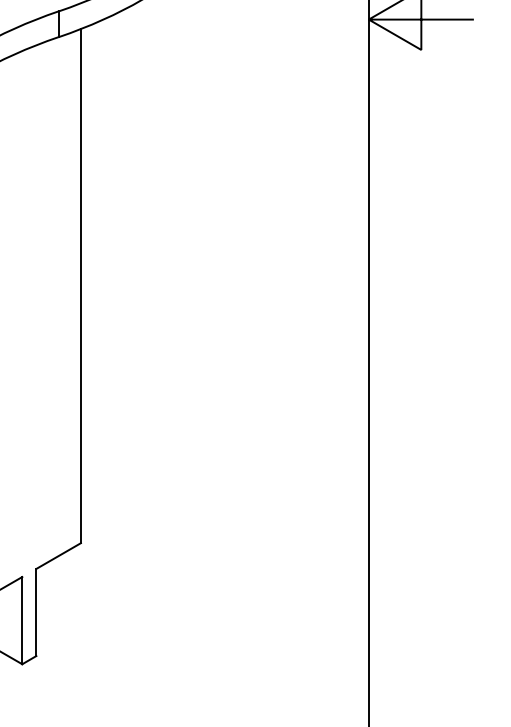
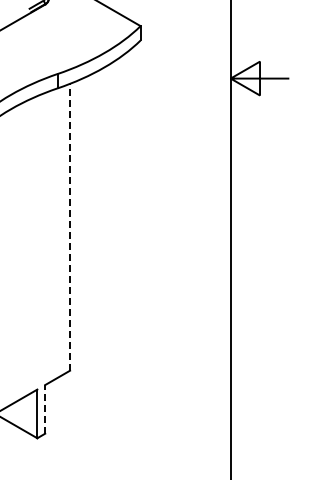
line: (81, 284) -> (70, 226), solid -> dashed
line: (36, 610) -> (45, 408), solid -> dashed

